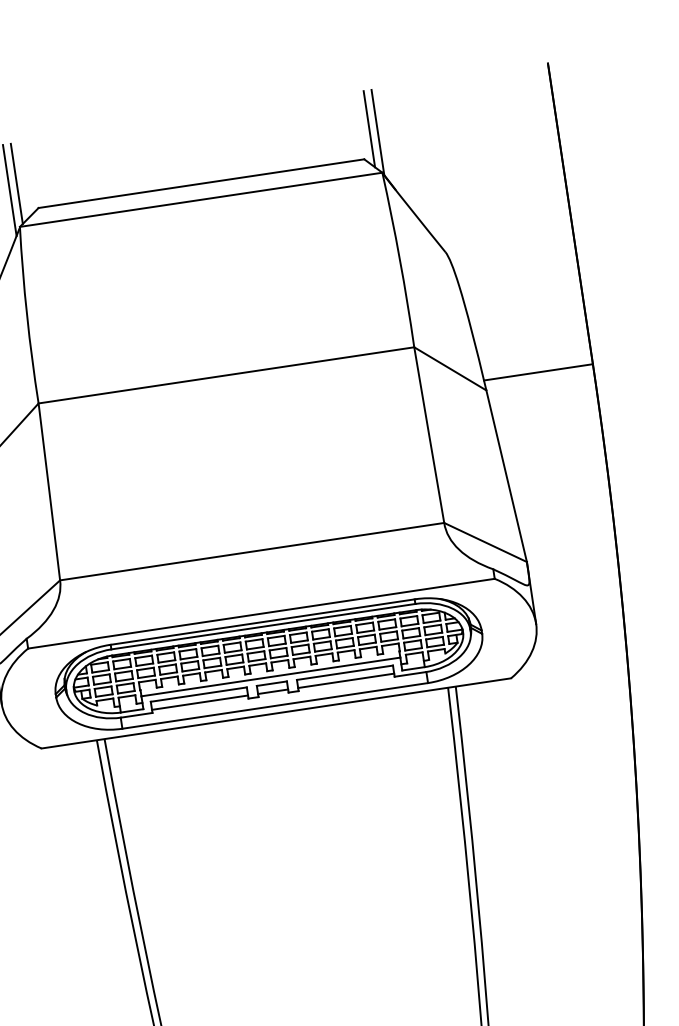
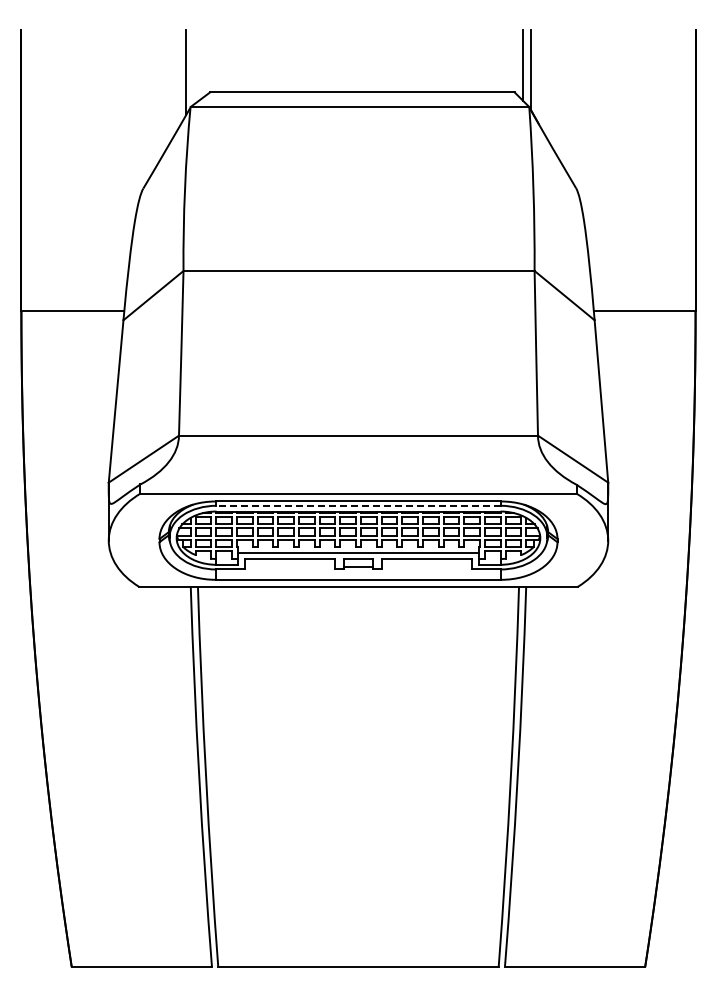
line: (16, 183) -> (193, 66), removed
line: (263, 626) -> (358, 505), solid -> dashed
line: (345, 680) -> (426, 566), removed
line: (200, 702) -> (290, 566), removed

